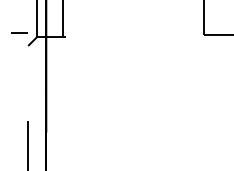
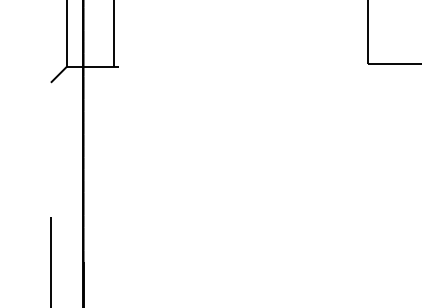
line: (19, 32) -> (35, 58), removed

